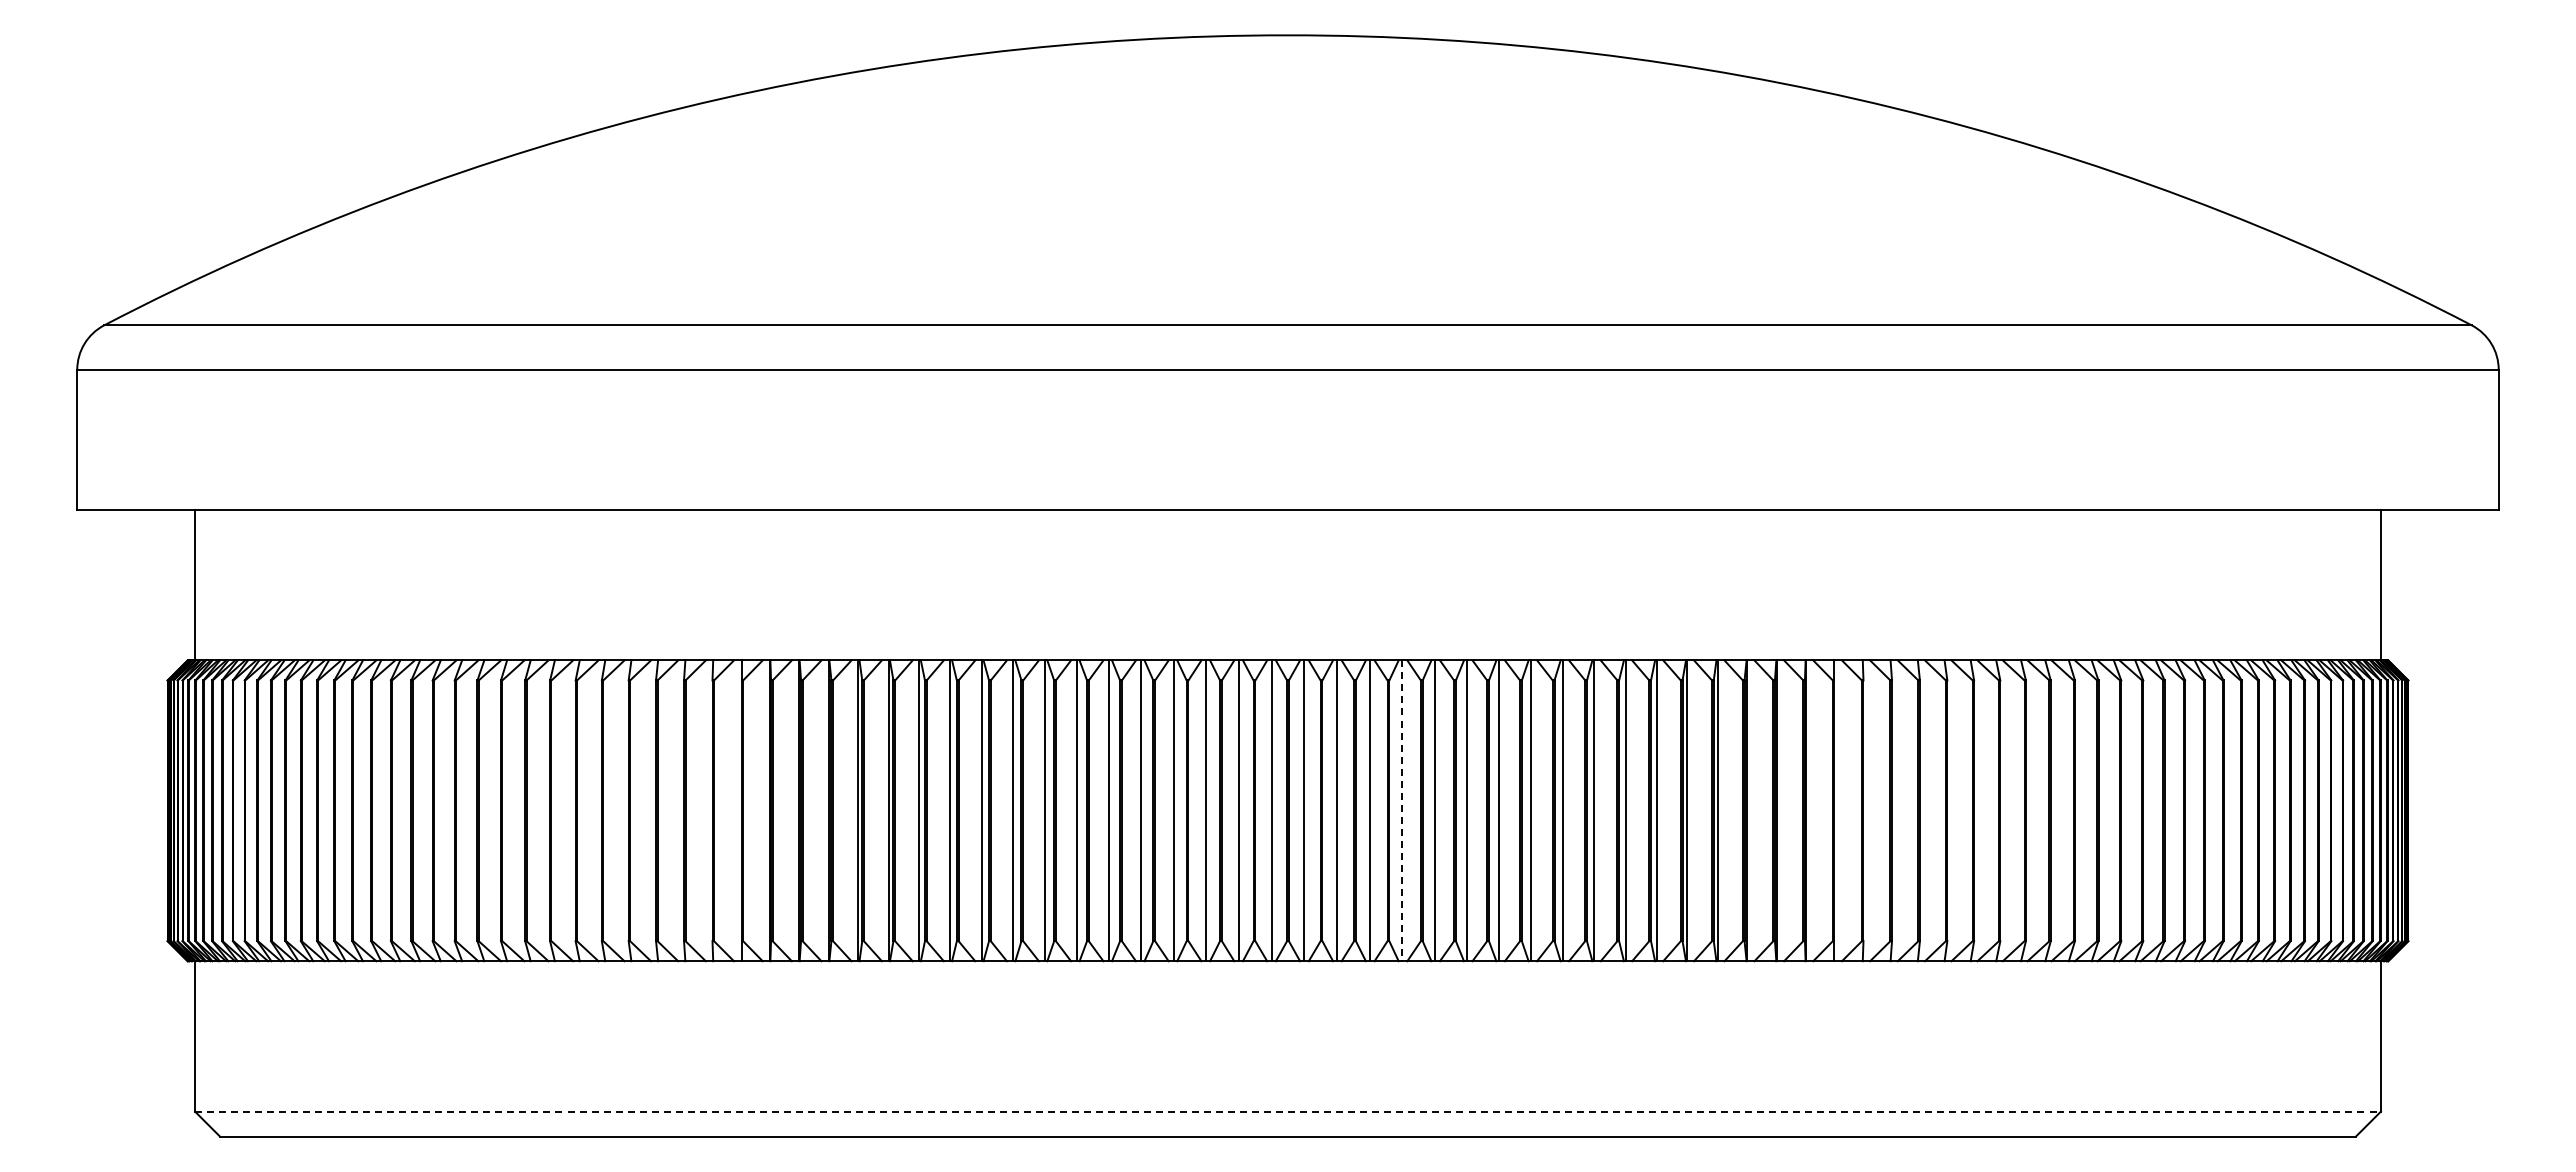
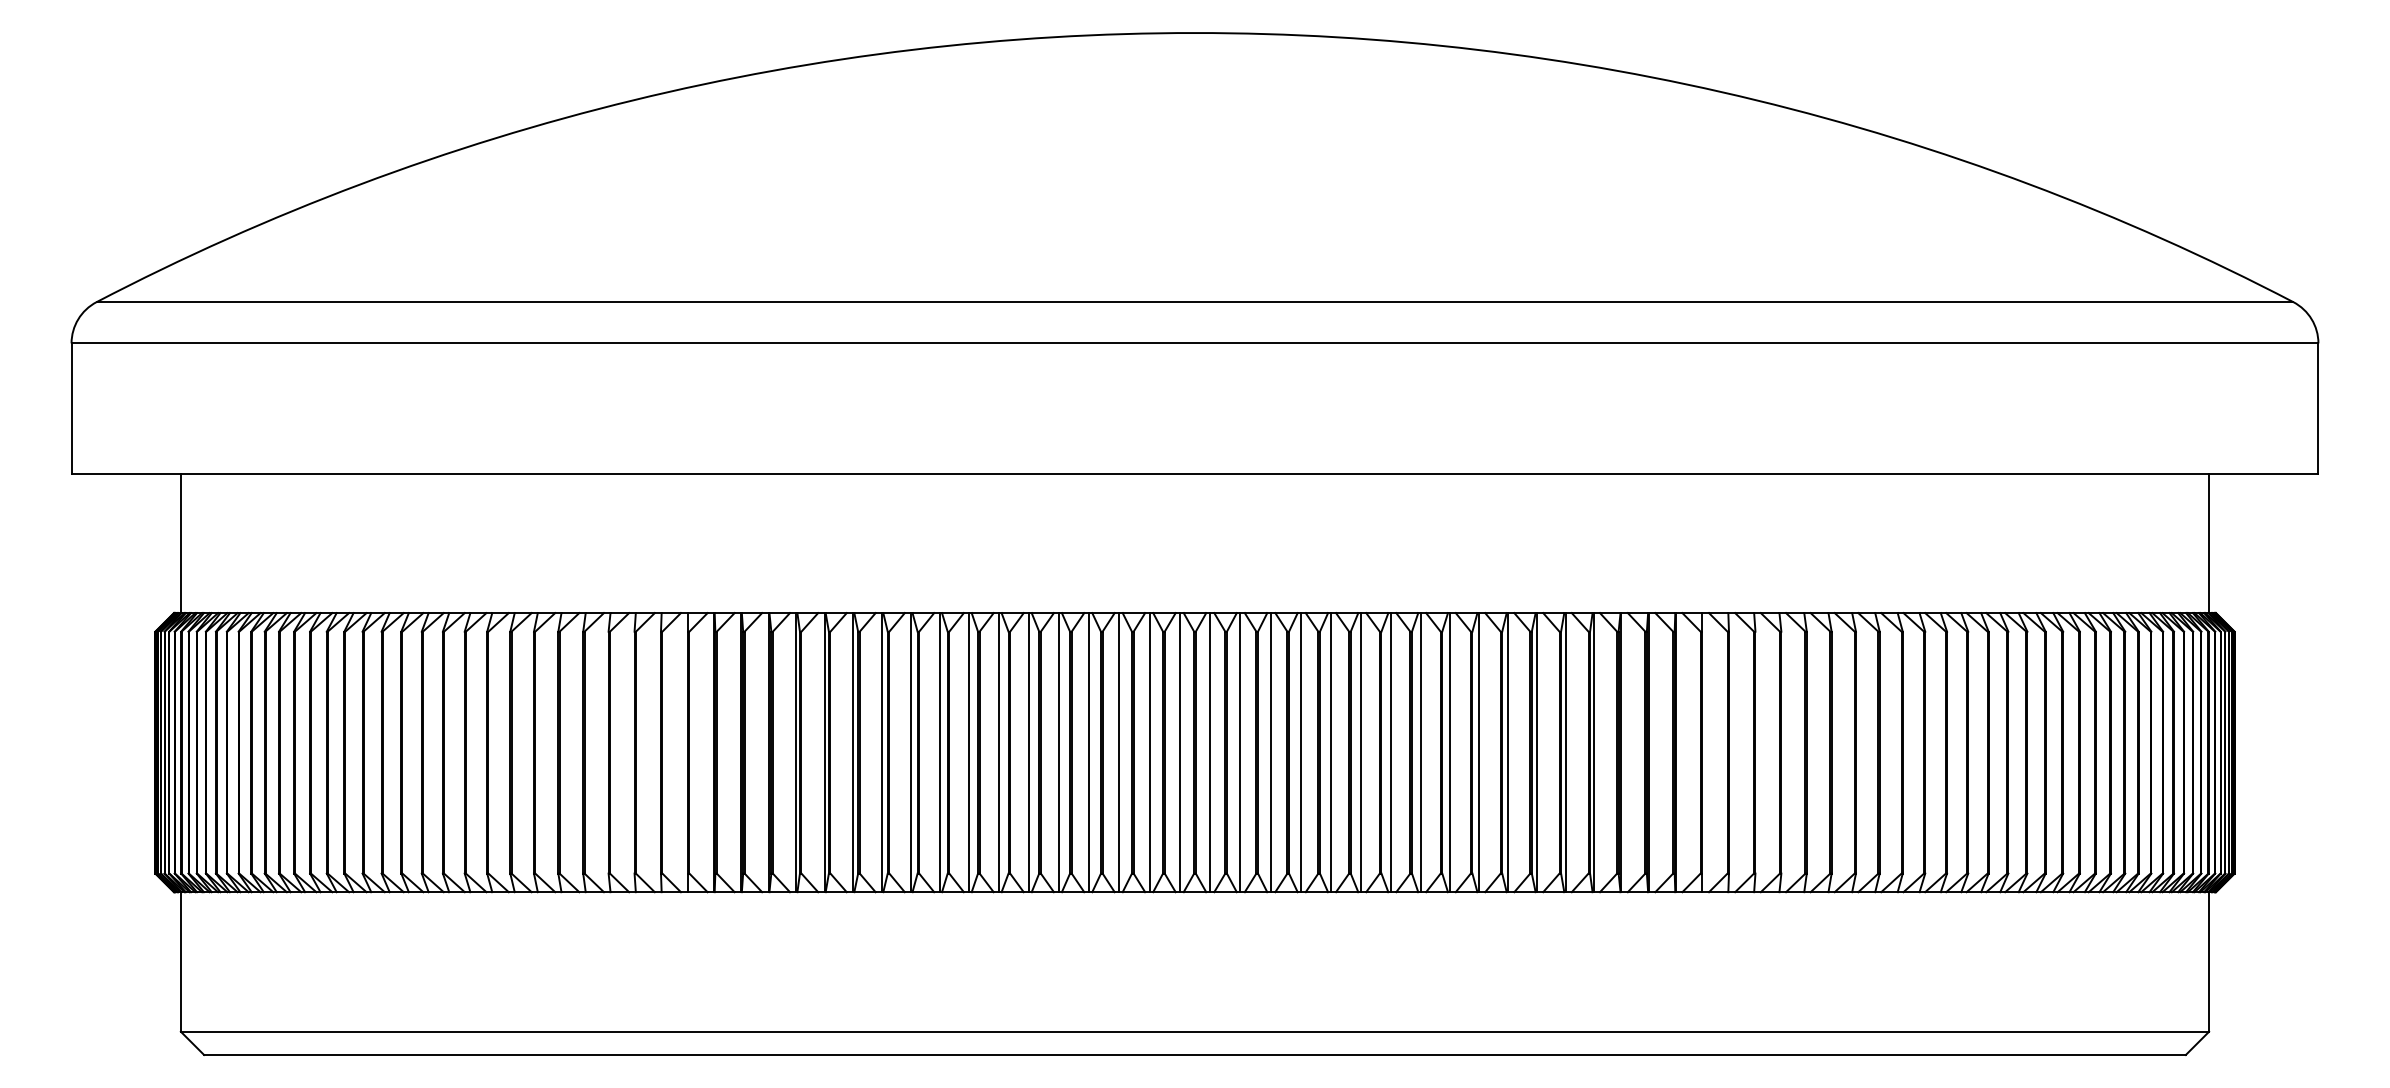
line: (1402, 811) -> (1301, 753), dashed -> solid
line: (1287, 1111) -> (1194, 1031), dashed -> solid

